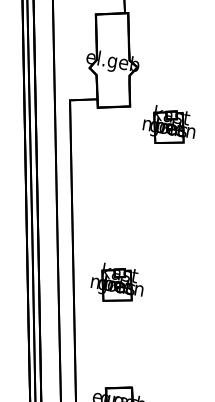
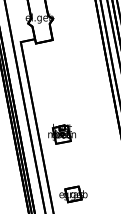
part: (168, 125) -> (74, 46), removed

